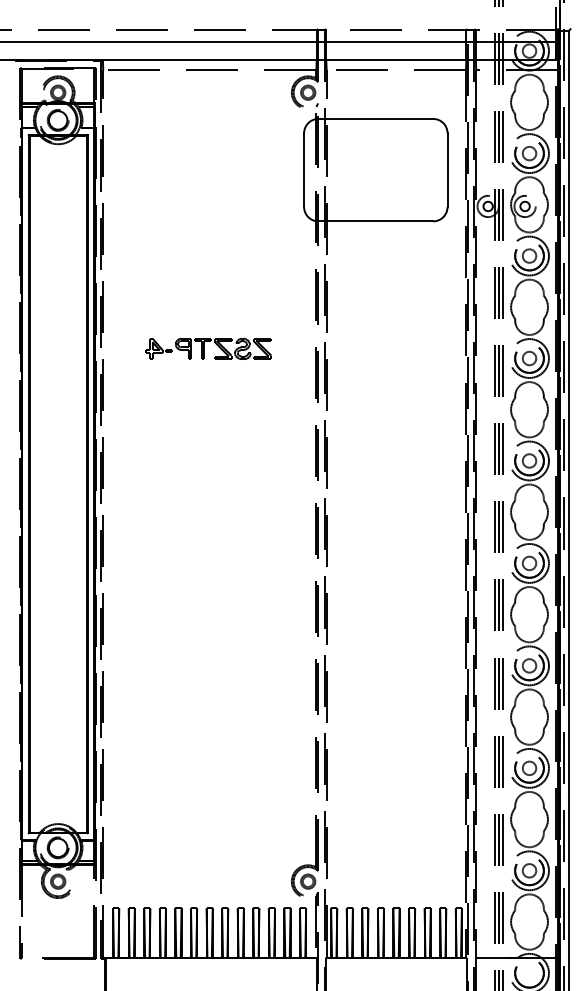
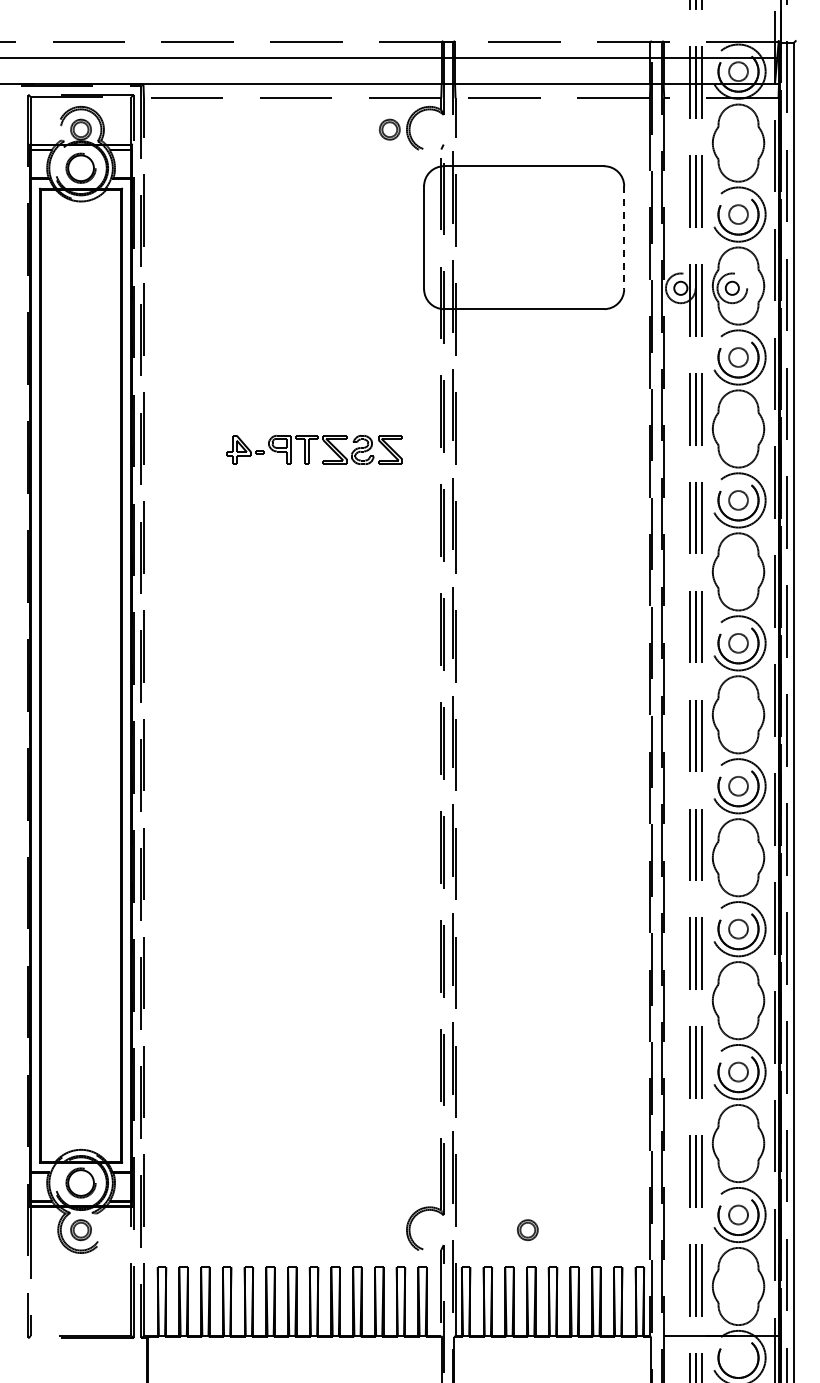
part: (307, 92) -> (389, 129), moved
line: (447, 170) -> (624, 238), solid -> dashed
part: (208, 348) -> (314, 449), moved
part: (307, 881) -> (527, 1230), moved

